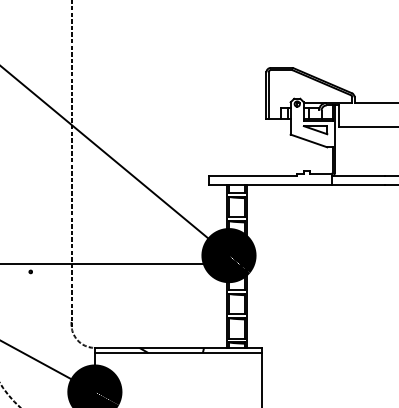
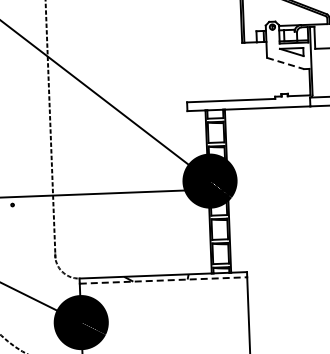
line: (309, 141) -> (286, 64), solid -> dashed
line: (178, 353) -> (163, 280), solid -> dashed

